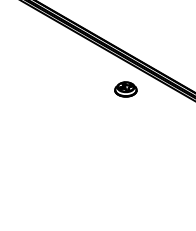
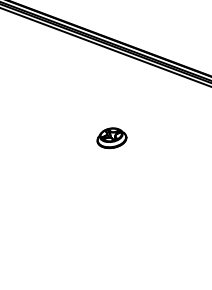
part: (125, 89) -> (111, 138), moved

